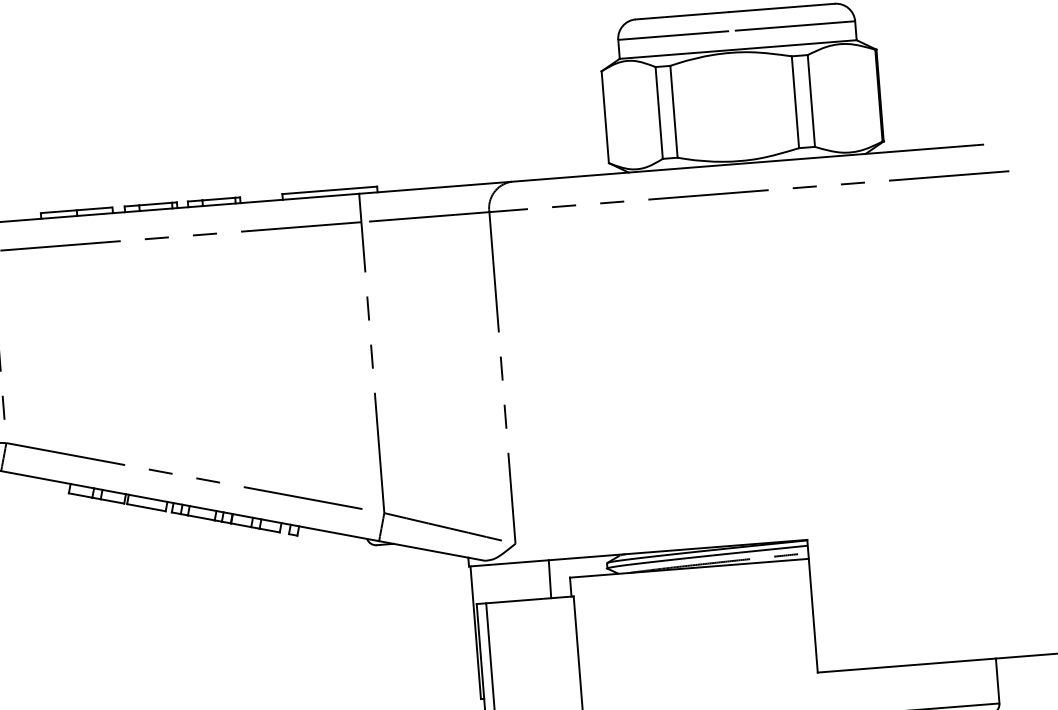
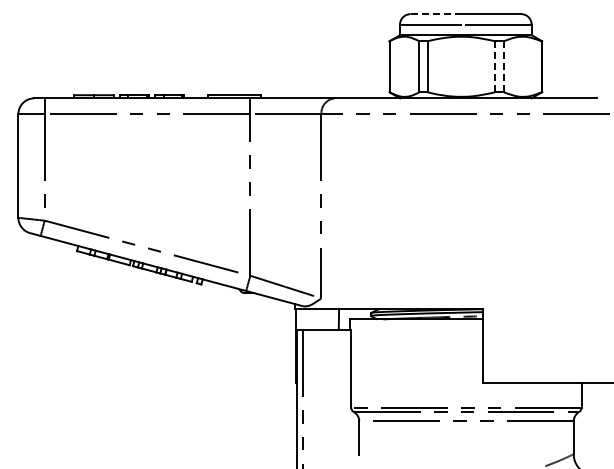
line: (682, 16) -> (436, 14), solid -> dashed
line: (812, 100) -> (504, 66), solid -> dashed
line: (796, 101) -> (495, 66), solid -> dashed

